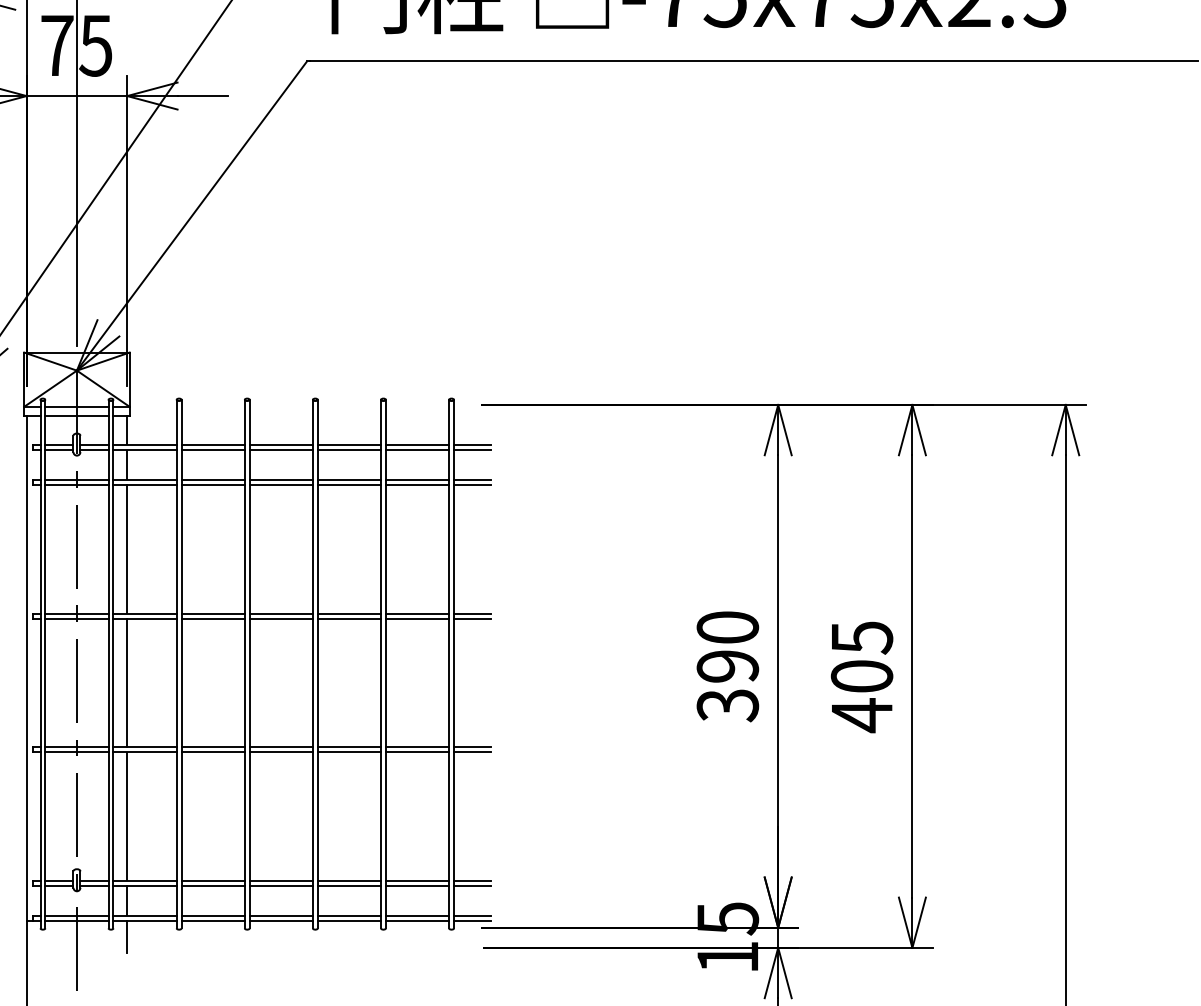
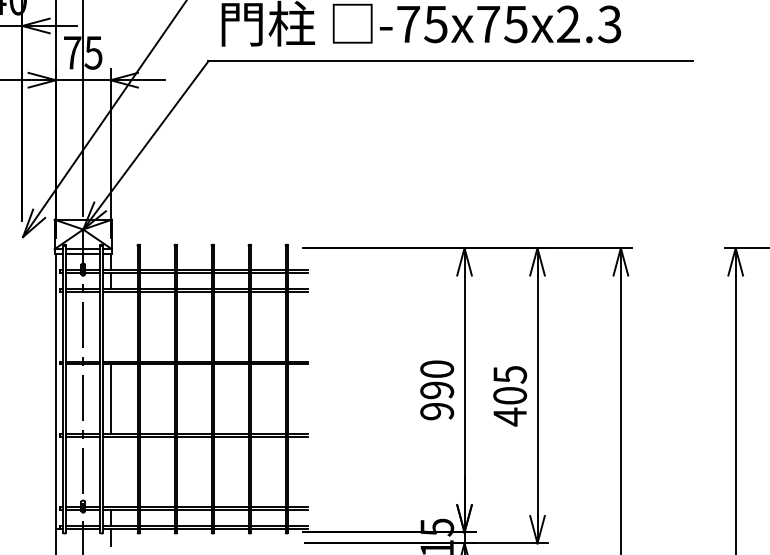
line: (127, 548) -> (110, 326), removed
text: (728, 705) -> (437, 411), 390 -> 990
line: (127, 815) -> (110, 471), removed

